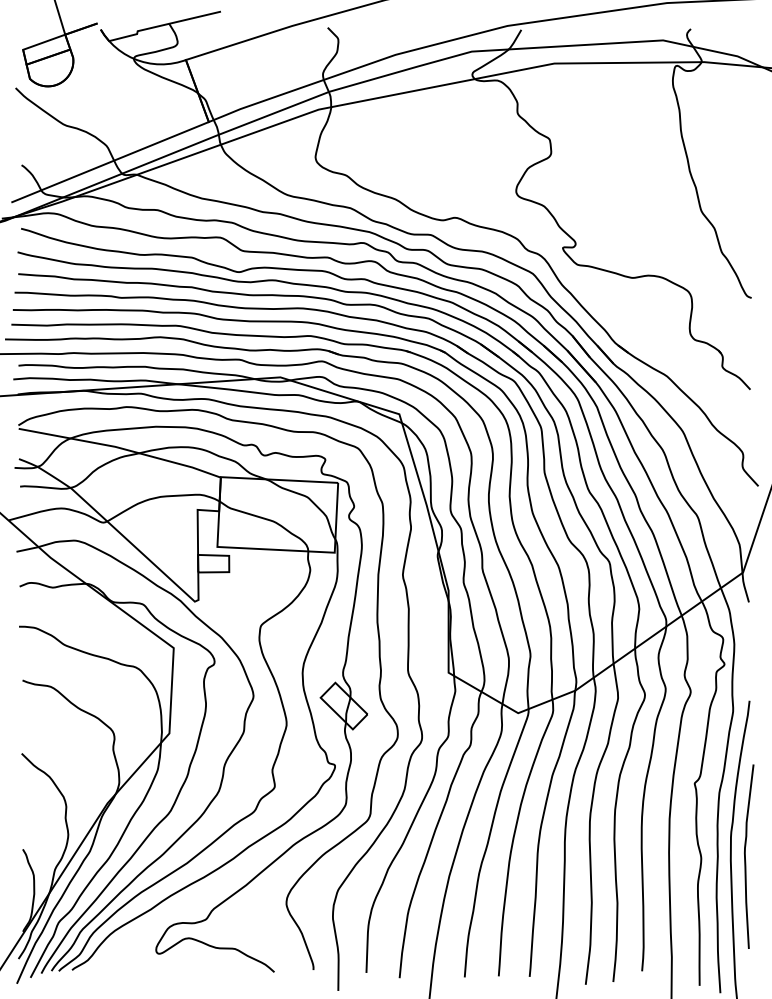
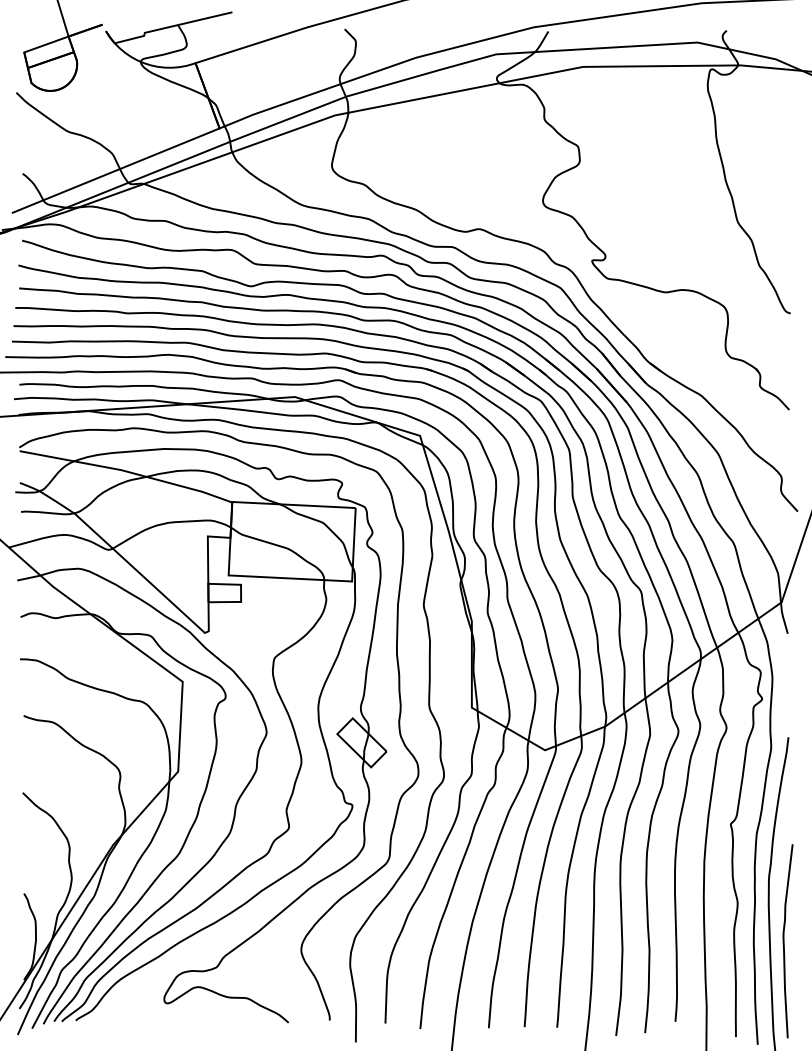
curve: (745, 856) -> (784, 941), moved

